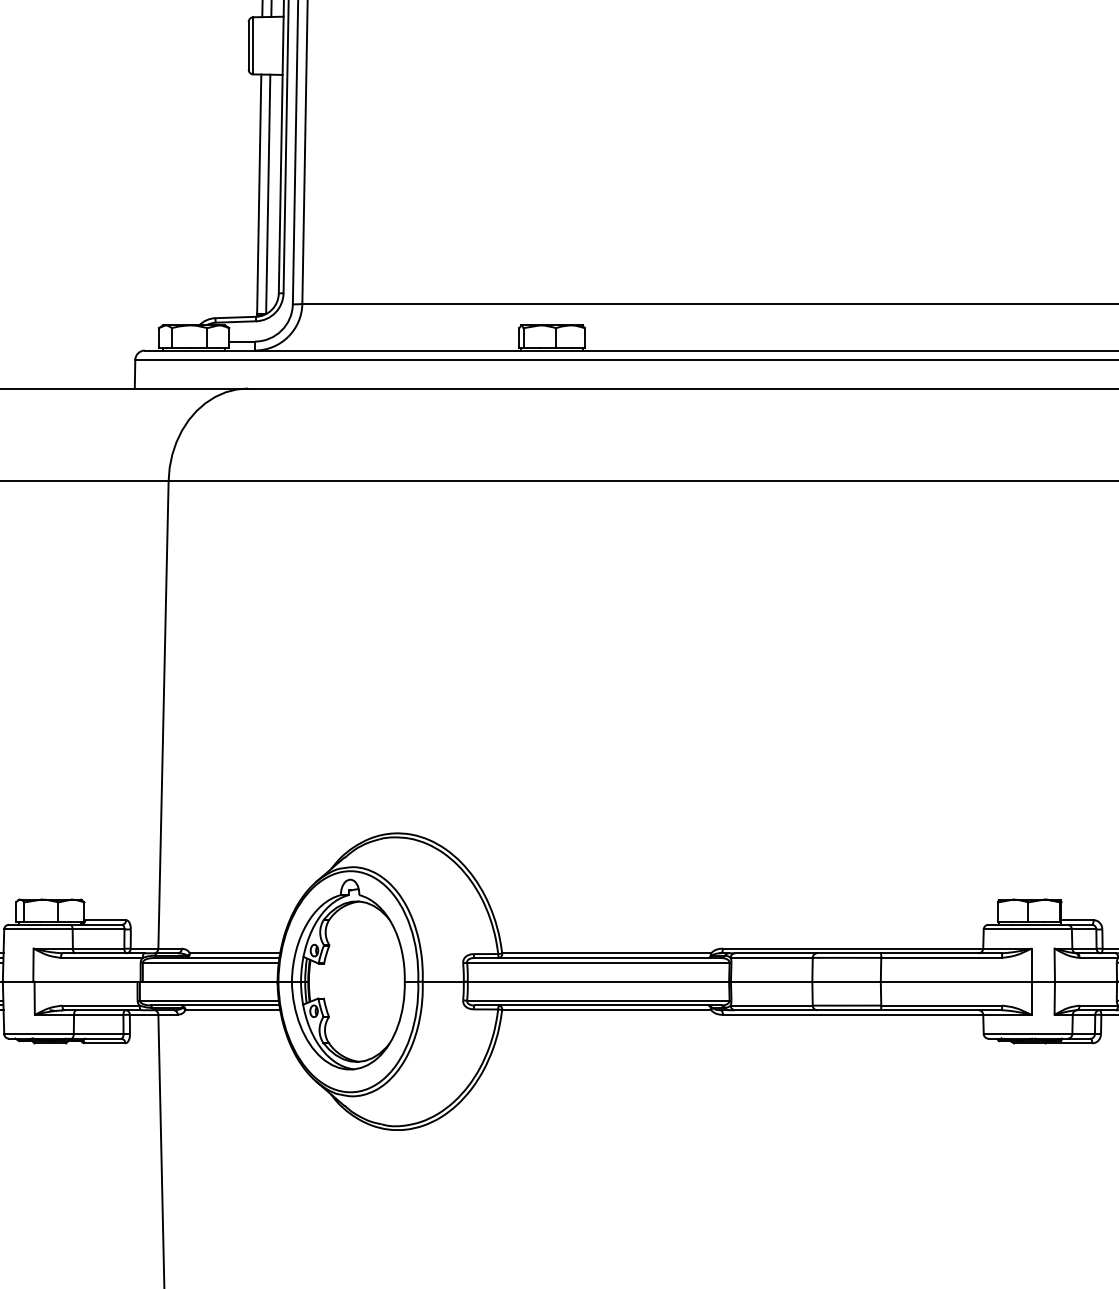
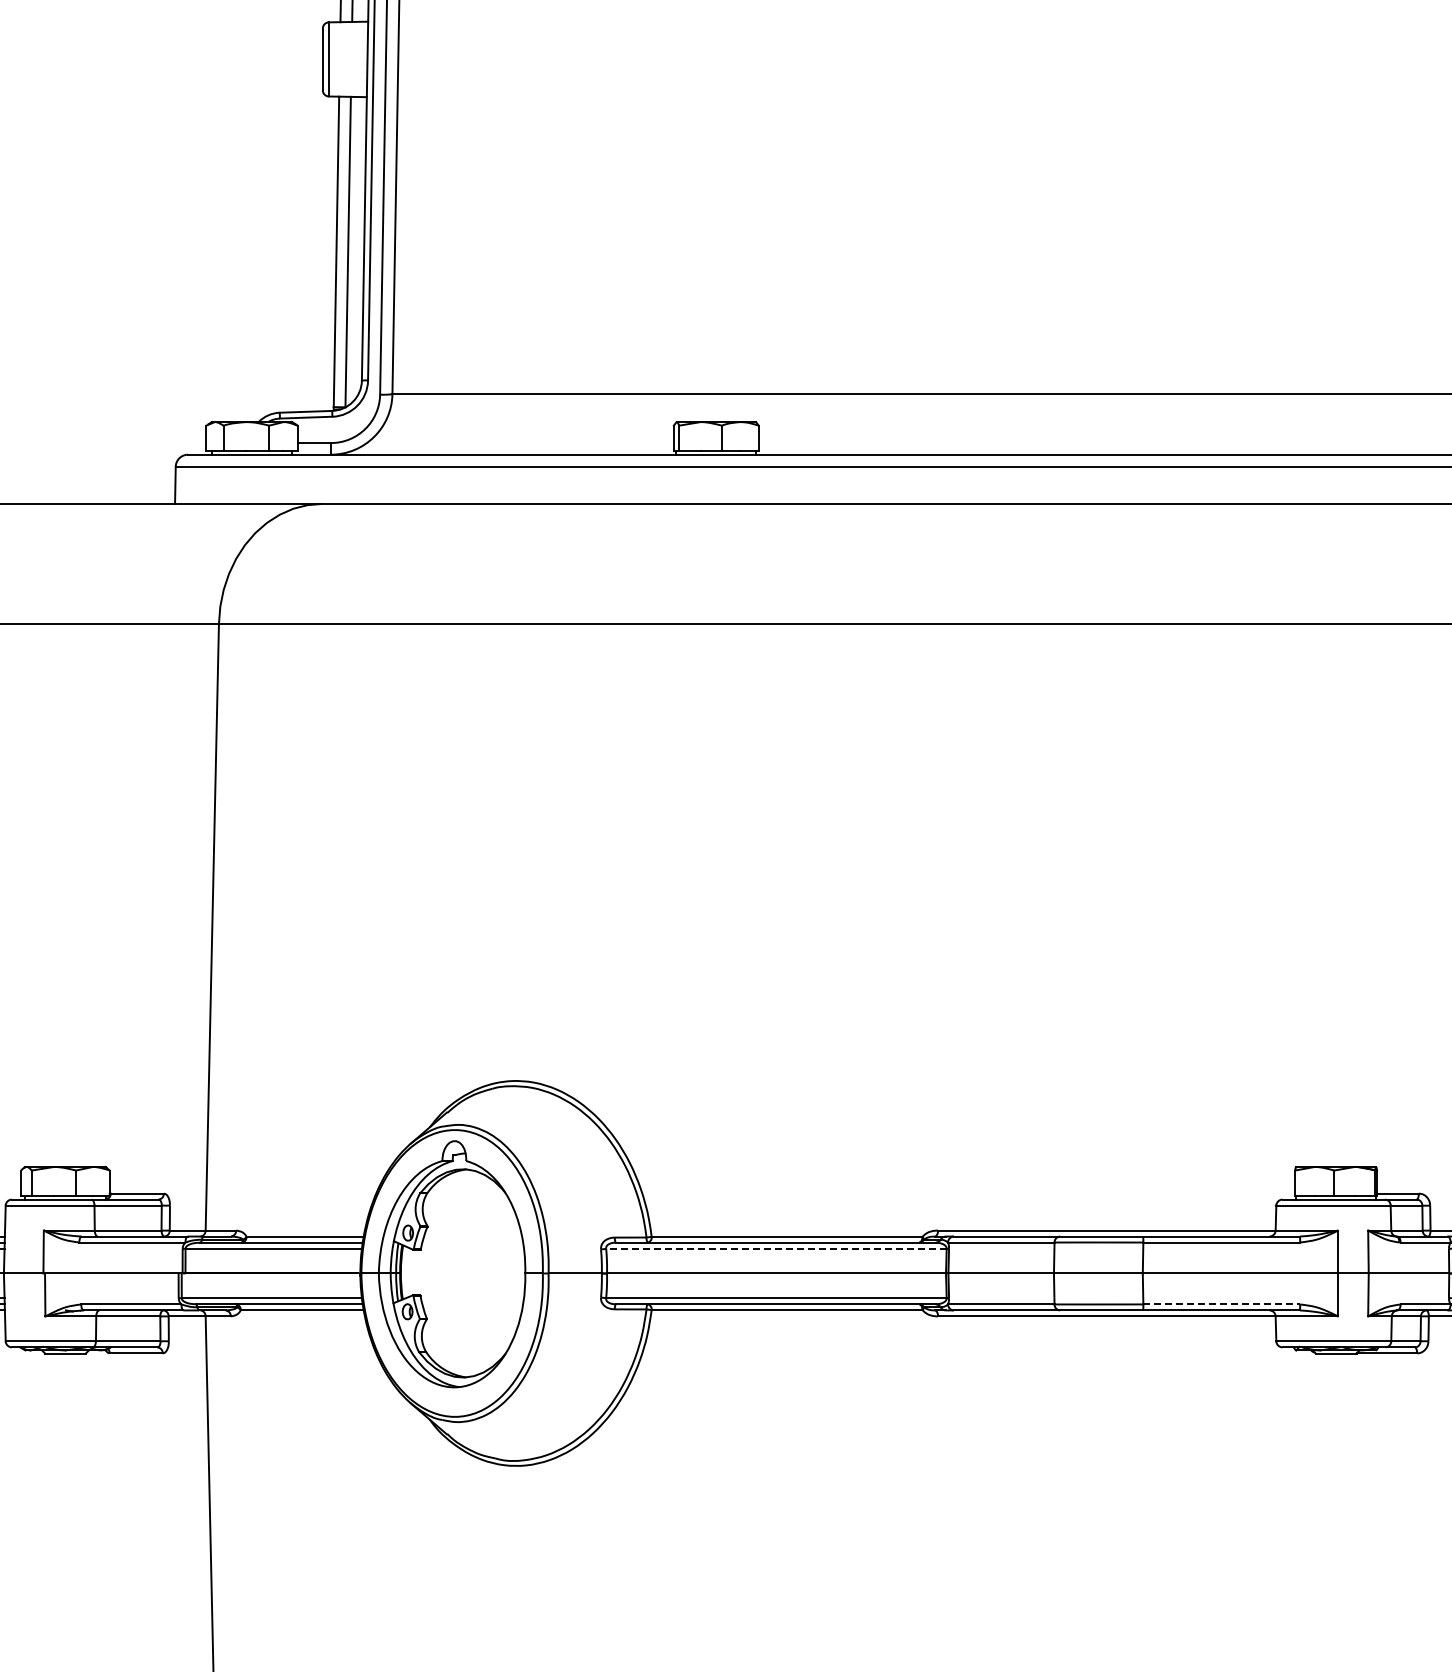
line: (597, 962) -> (775, 1248), solid -> dashed
line: (942, 1005) -> (1222, 1304), solid -> dashed

